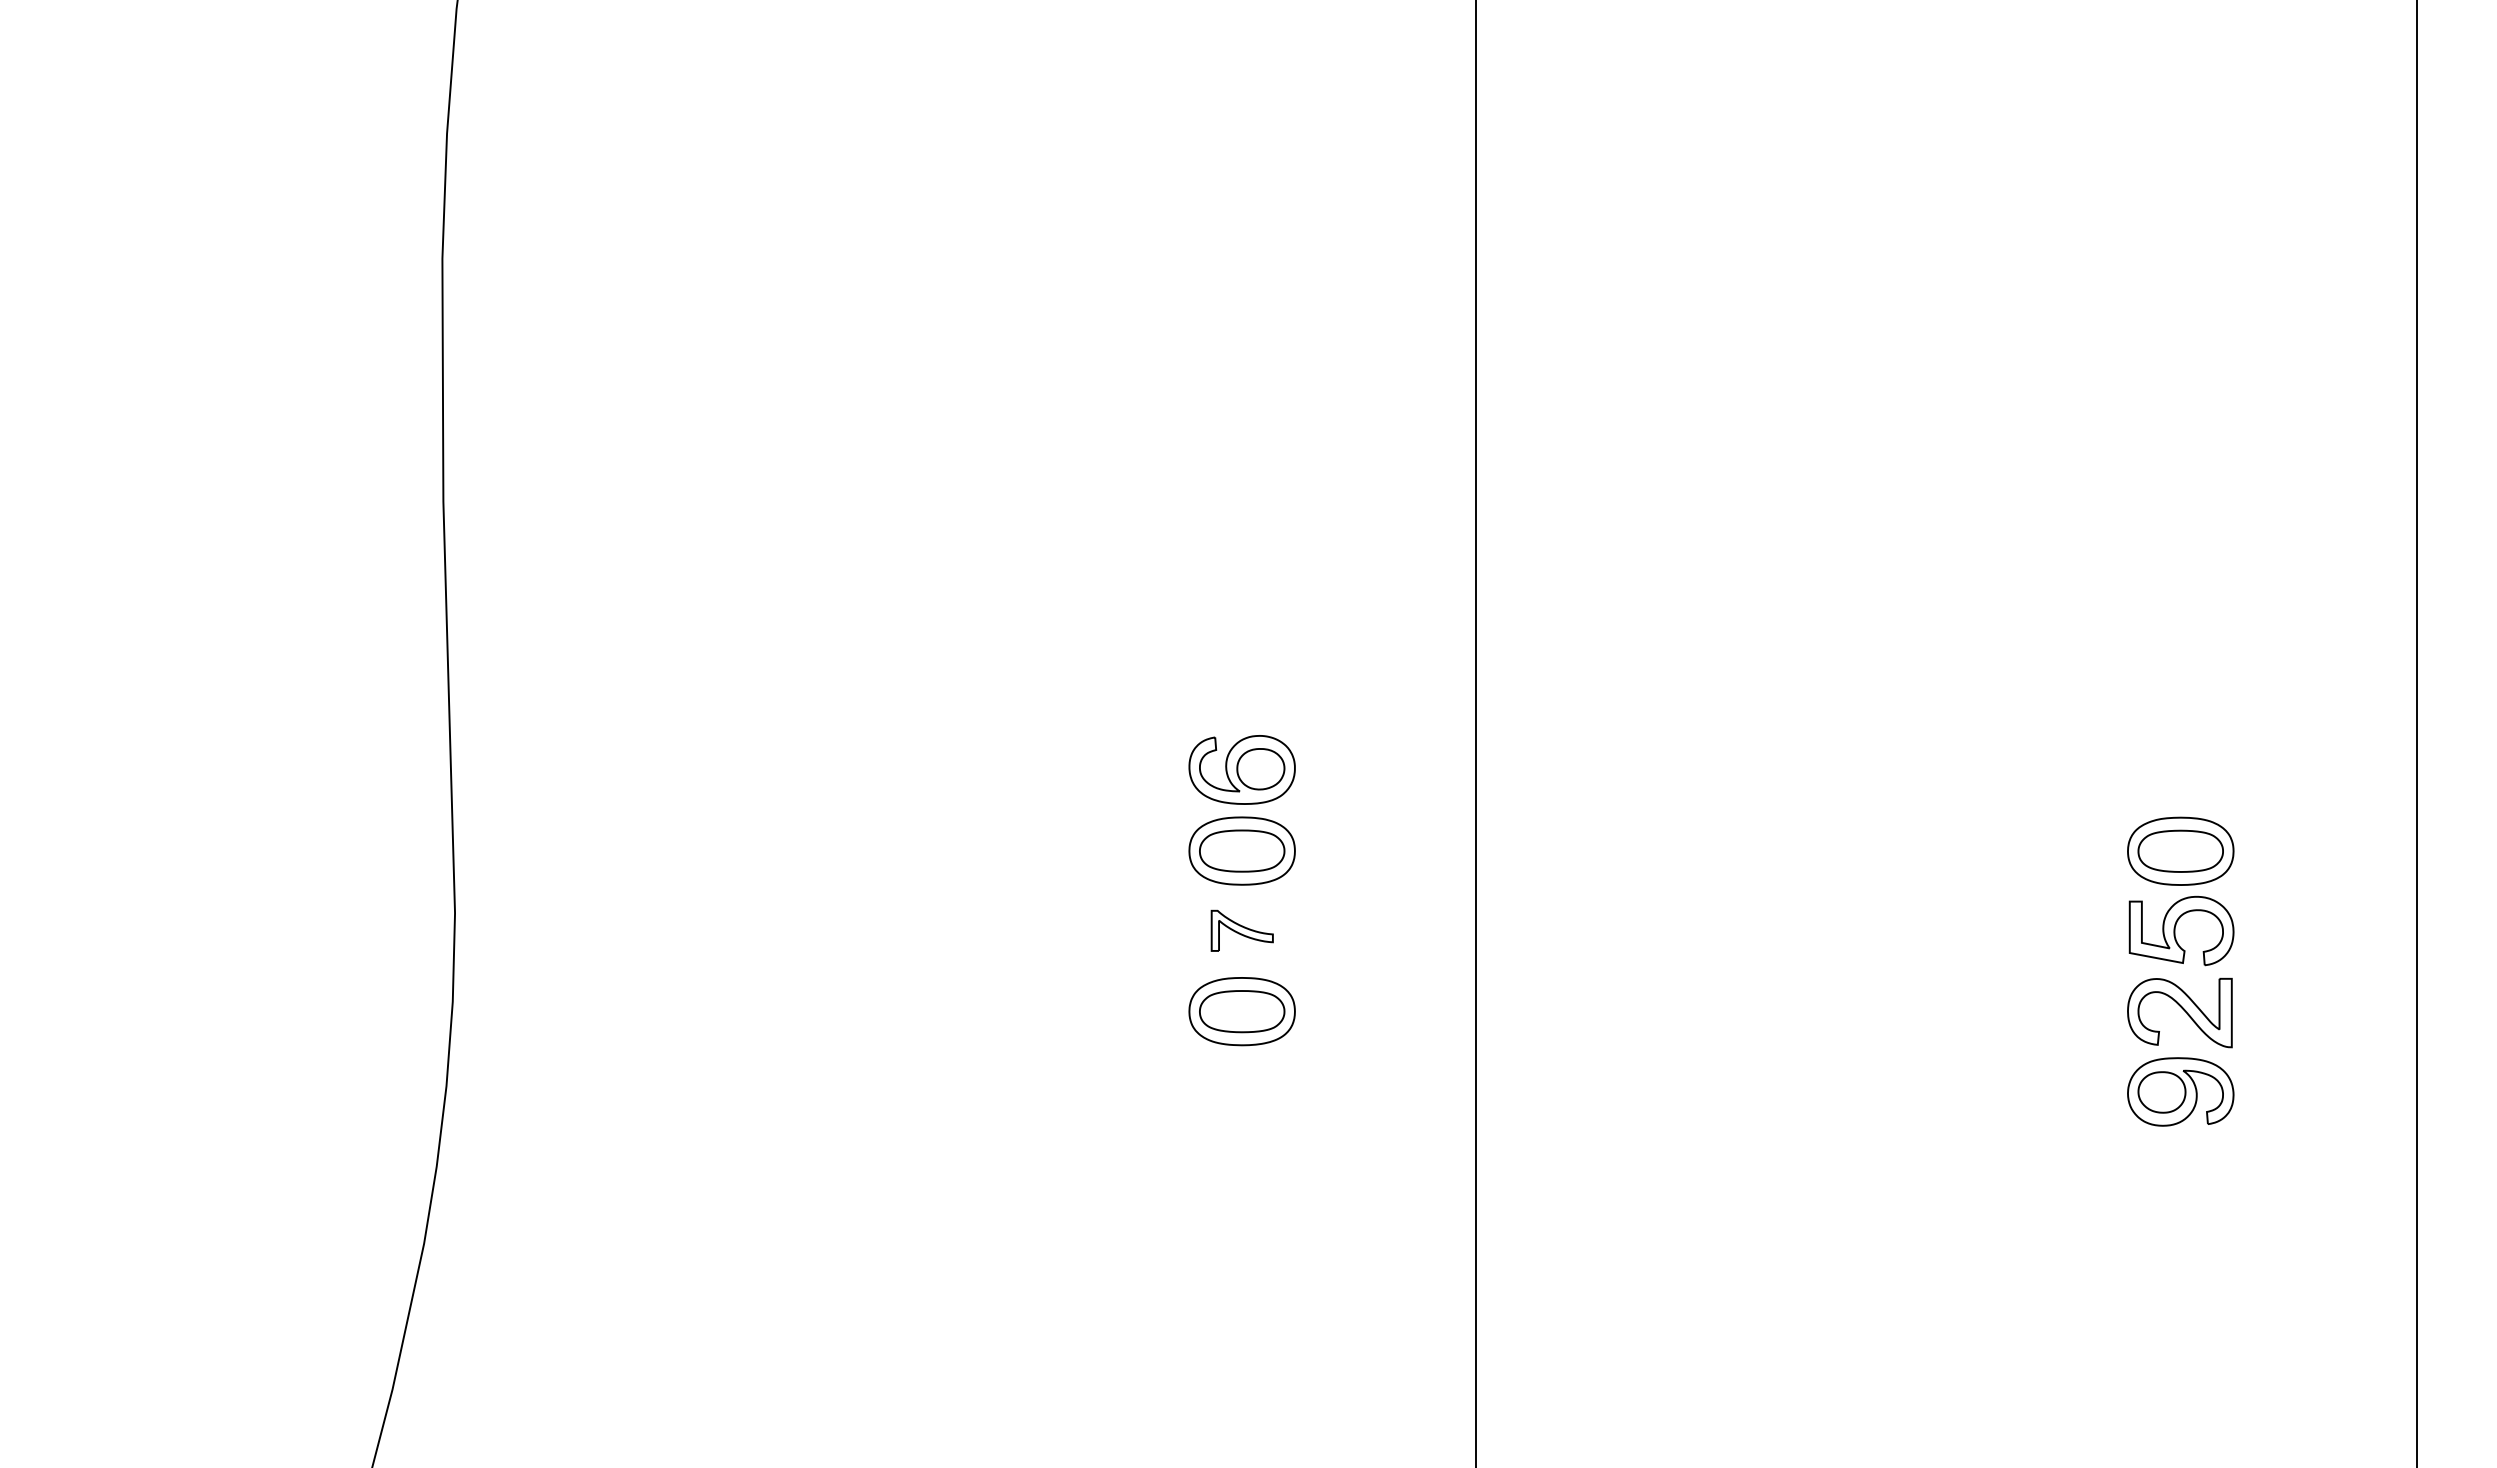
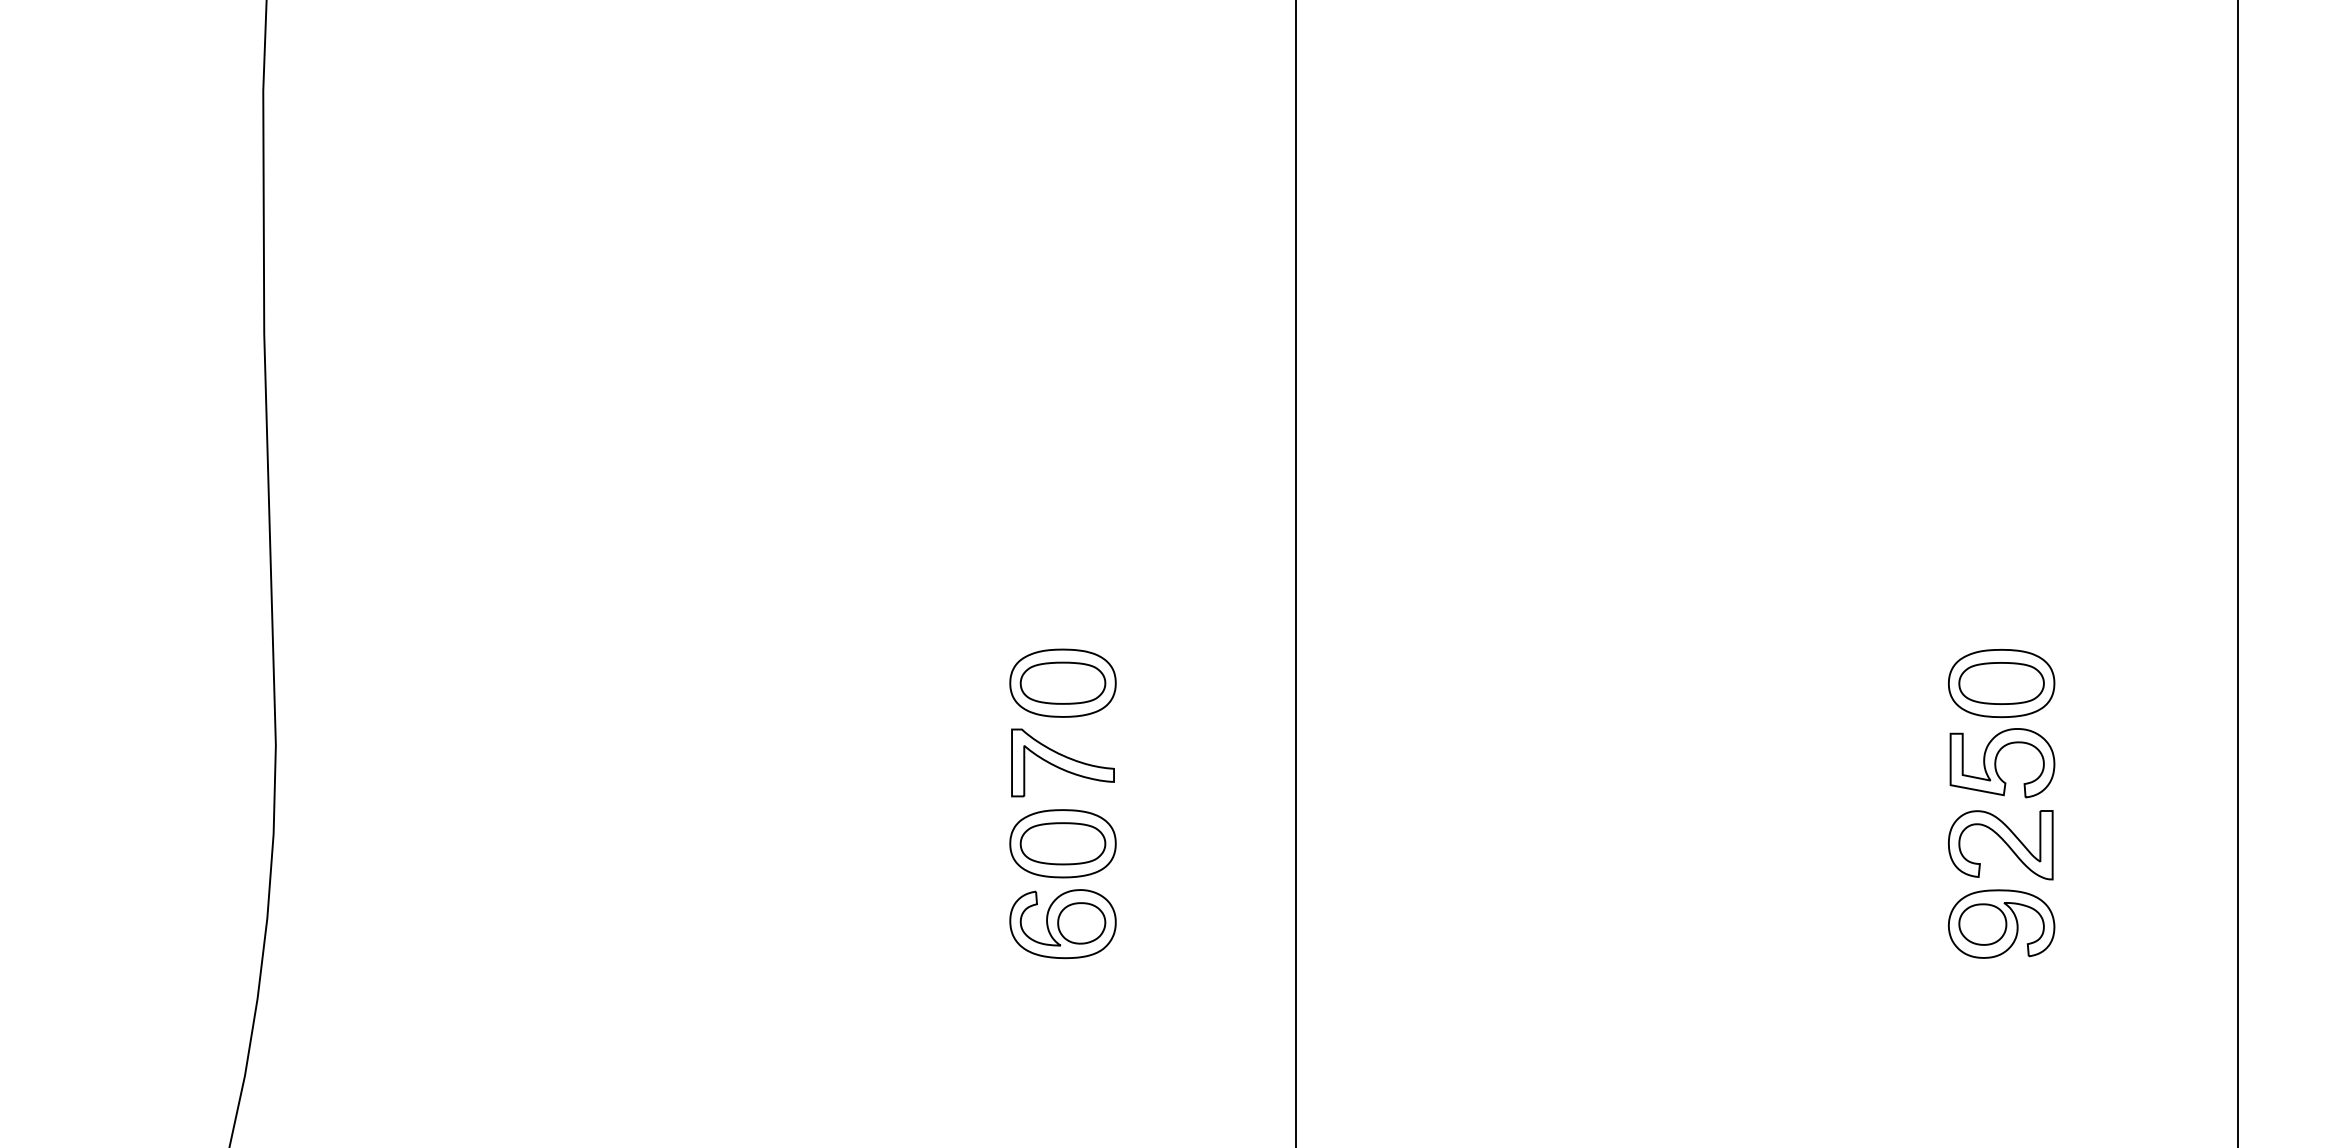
part: (1241, 769) -> (1062, 923), moved
part: (1242, 930) -> (1063, 762), size x1.67

